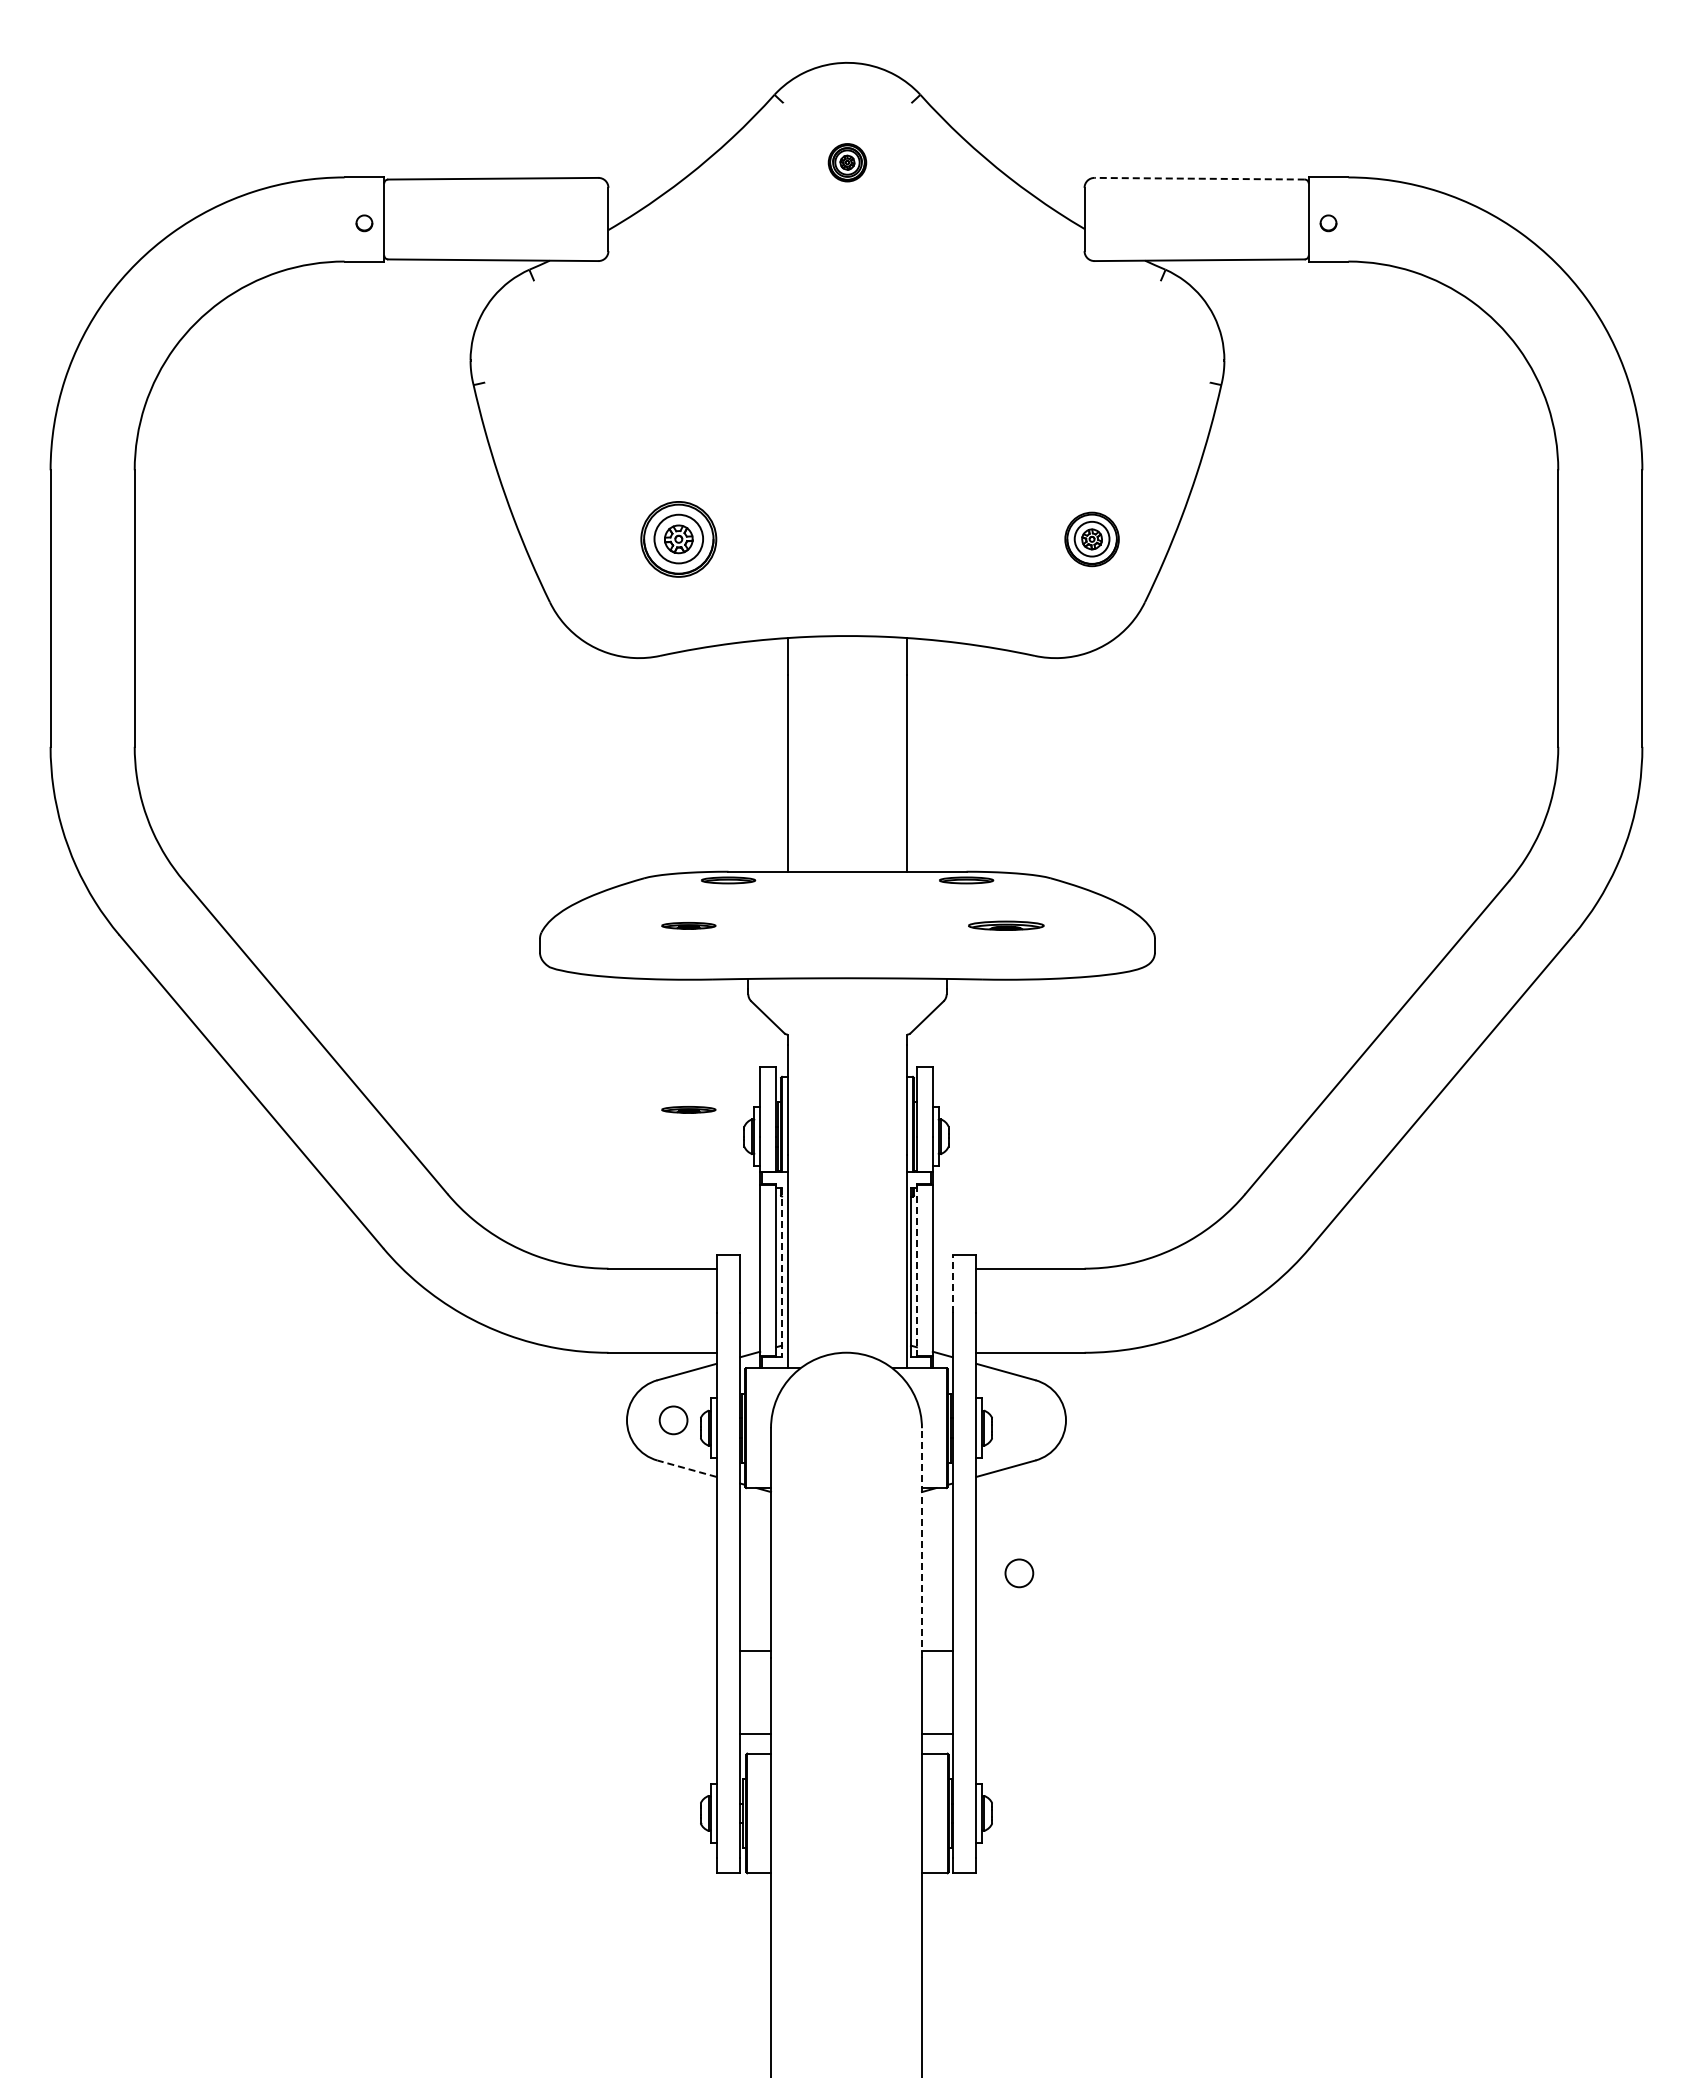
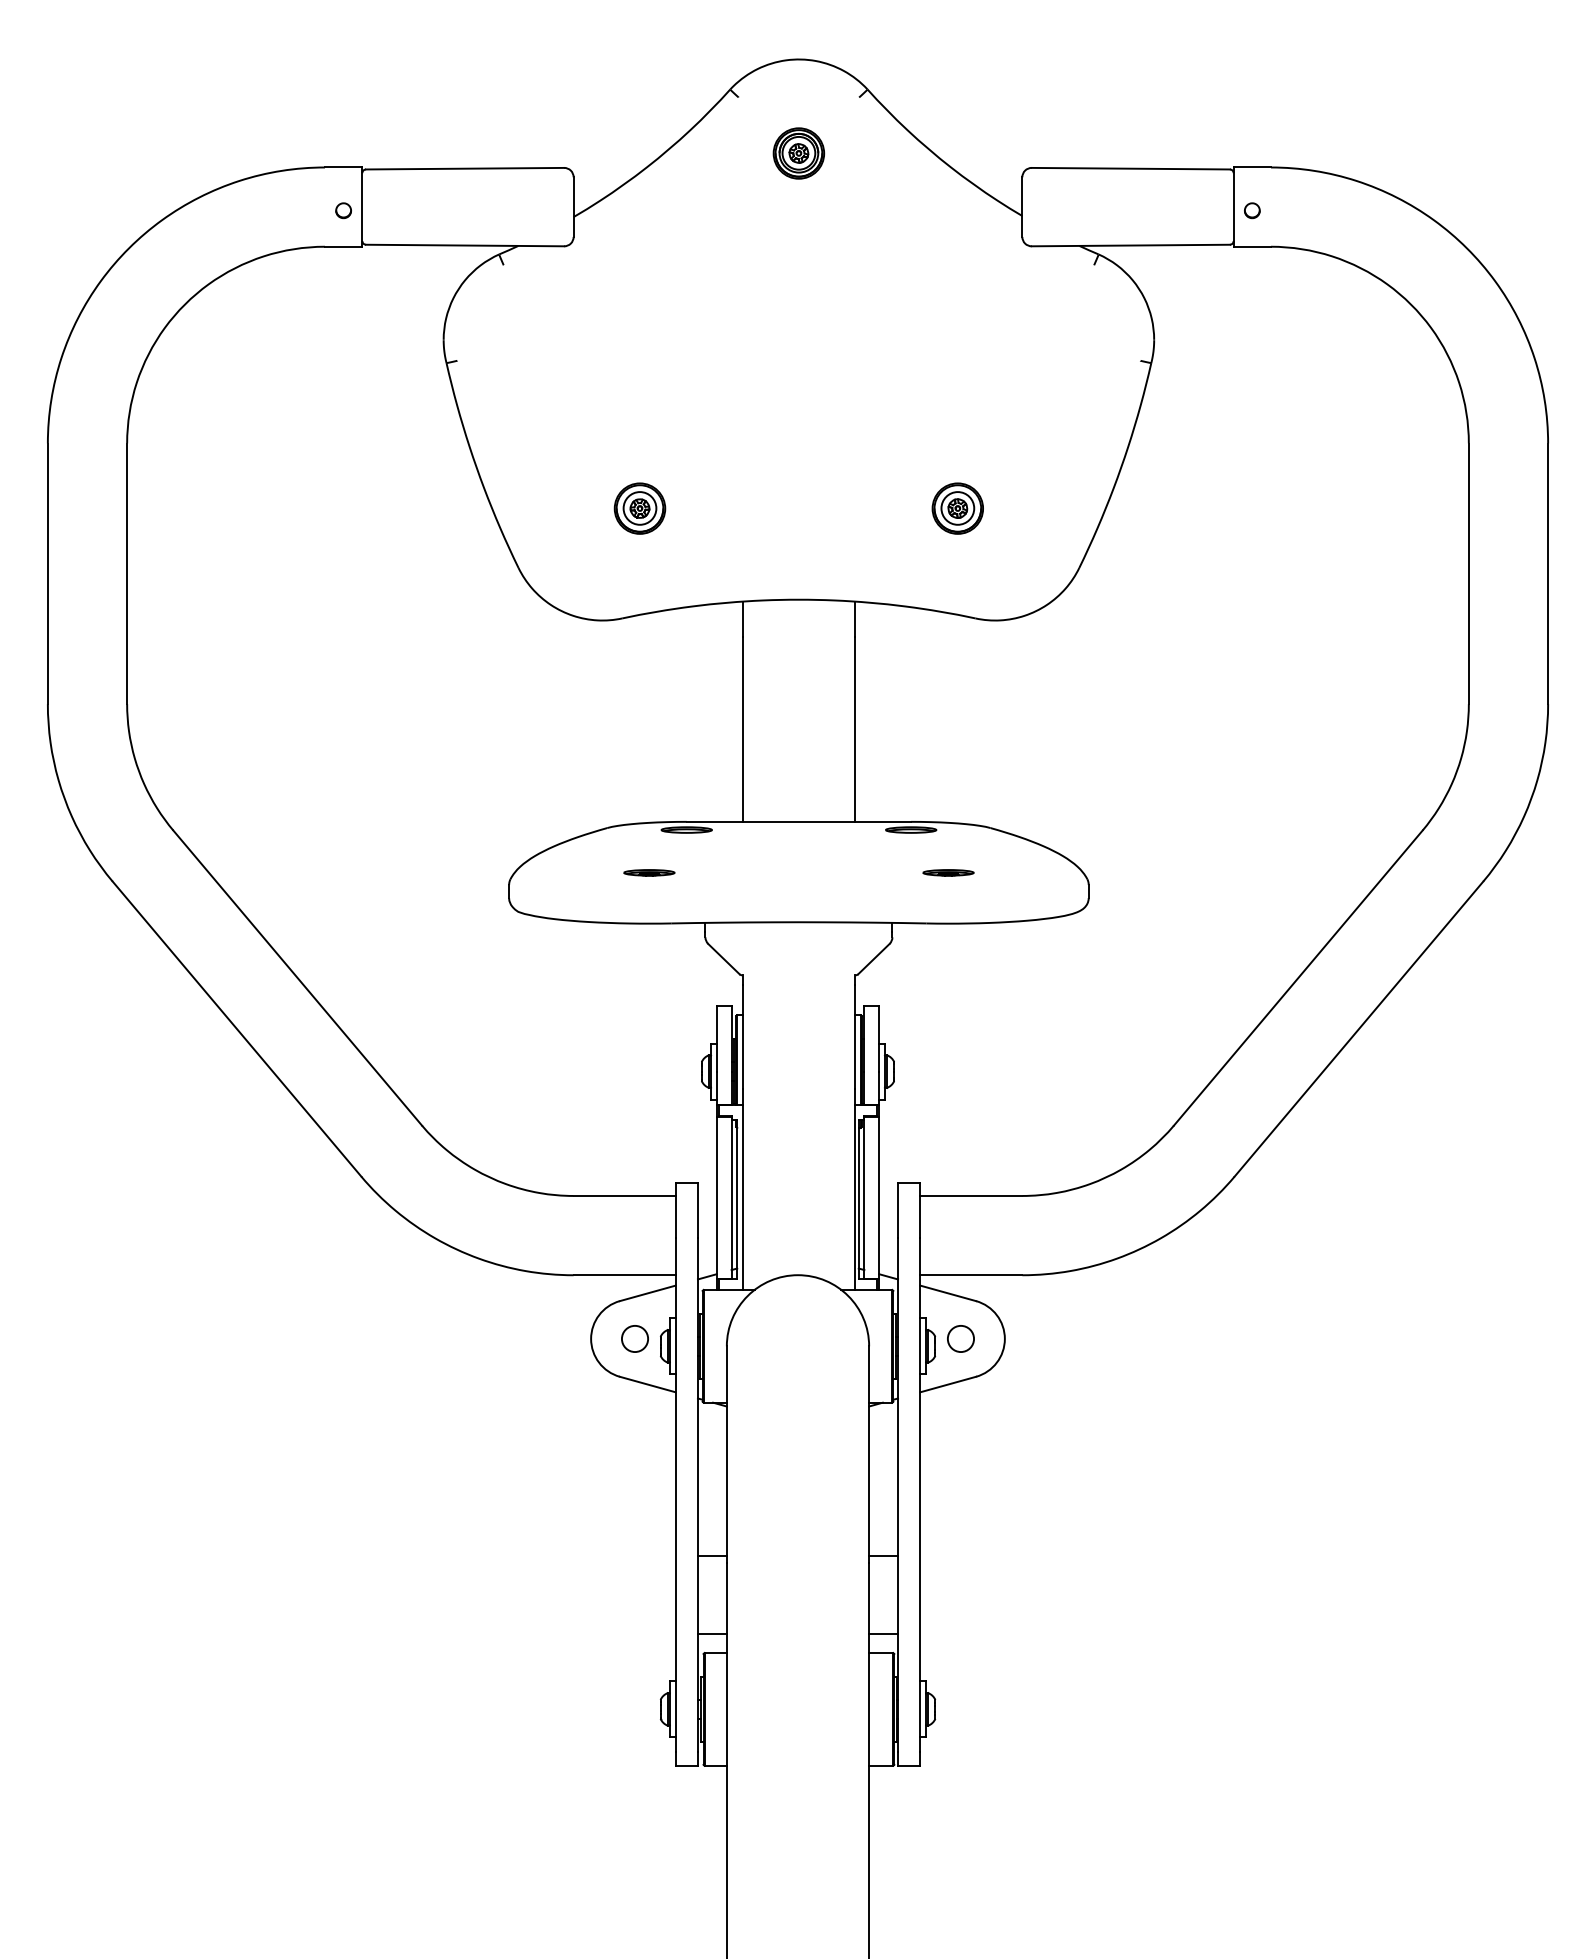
part: (847, 162) -> (798, 153), size x1.43
line: (1199, 178) -> (1130, 168), dashed -> solid
part: (678, 539) -> (639, 508), size x0.71
part: (1091, 539) -> (957, 508), moved
part: (1005, 925) -> (947, 872), size x0.71
part: (688, 1109) -> (649, 1045), removed
line: (916, 1270) -> (863, 1197), dashed -> solid
line: (782, 1273) -> (737, 1200), dashed -> solid
line: (952, 1284) -> (897, 1210), dashed -> solid
line: (687, 1468) -> (648, 1384), dashed -> solid
line: (921, 1542) -> (868, 1454), dashed -> solid
circle: (1019, 1573) -> (961, 1339), moved

